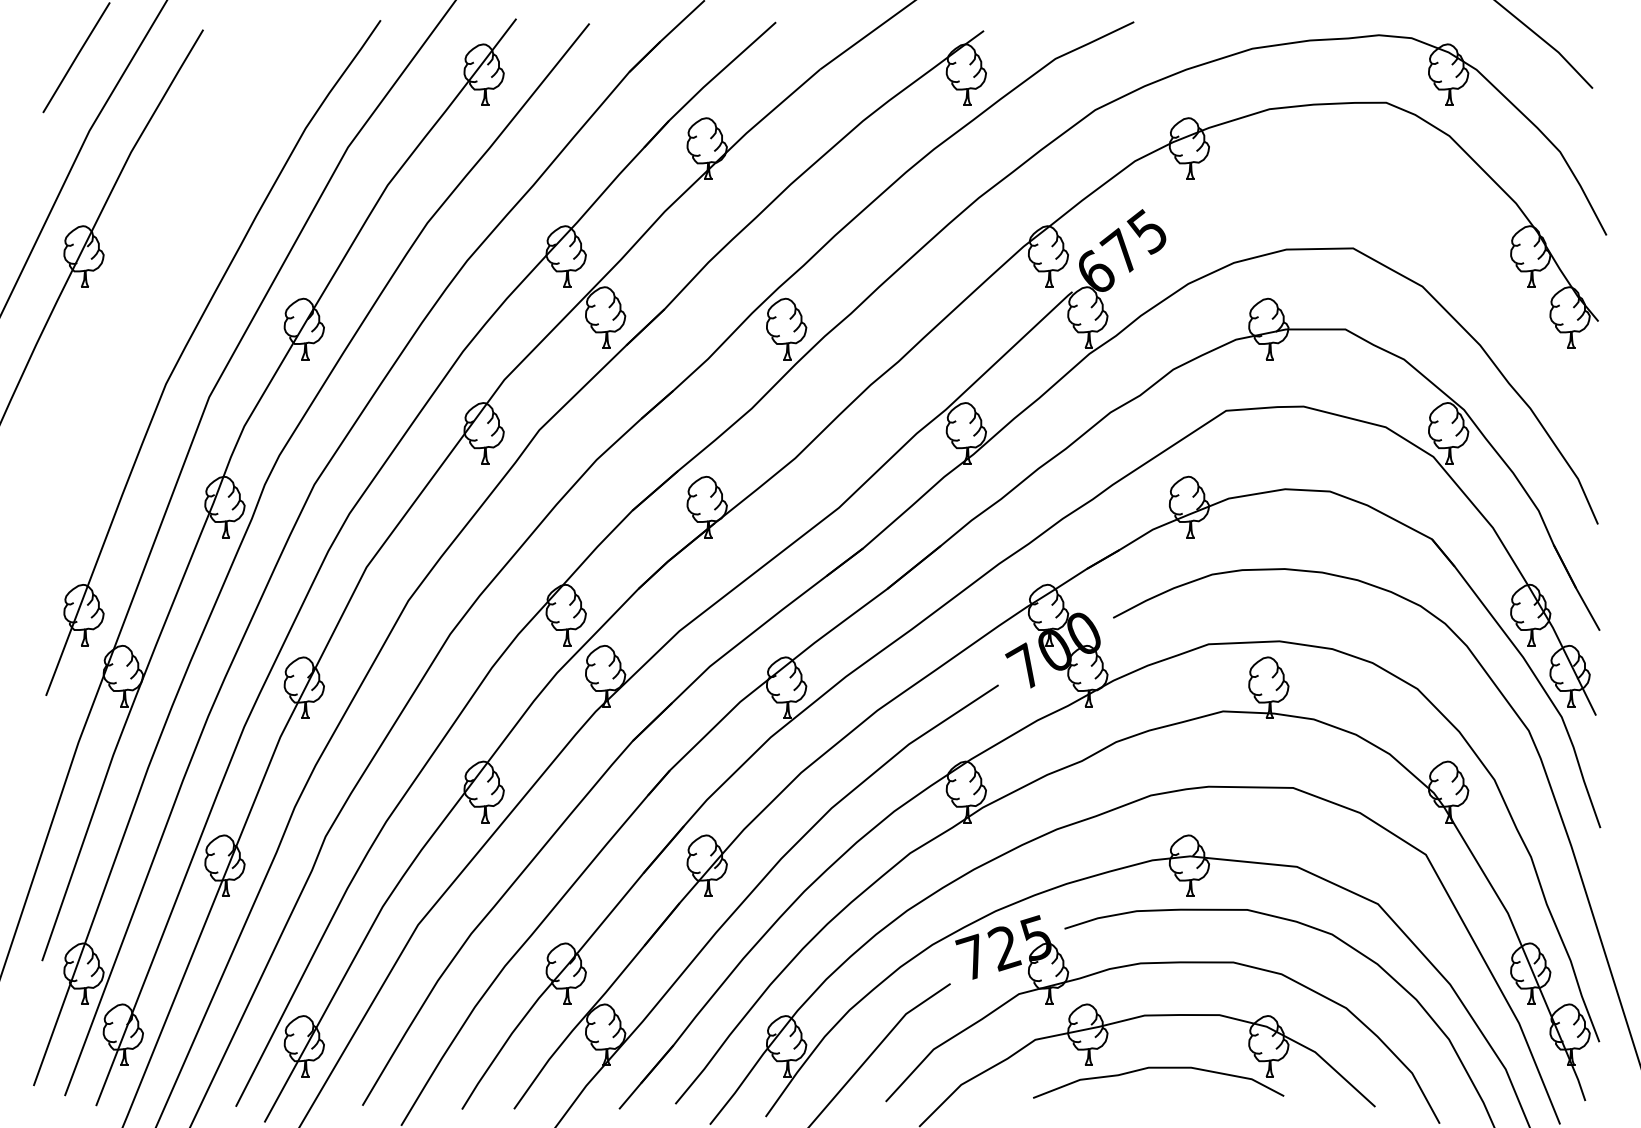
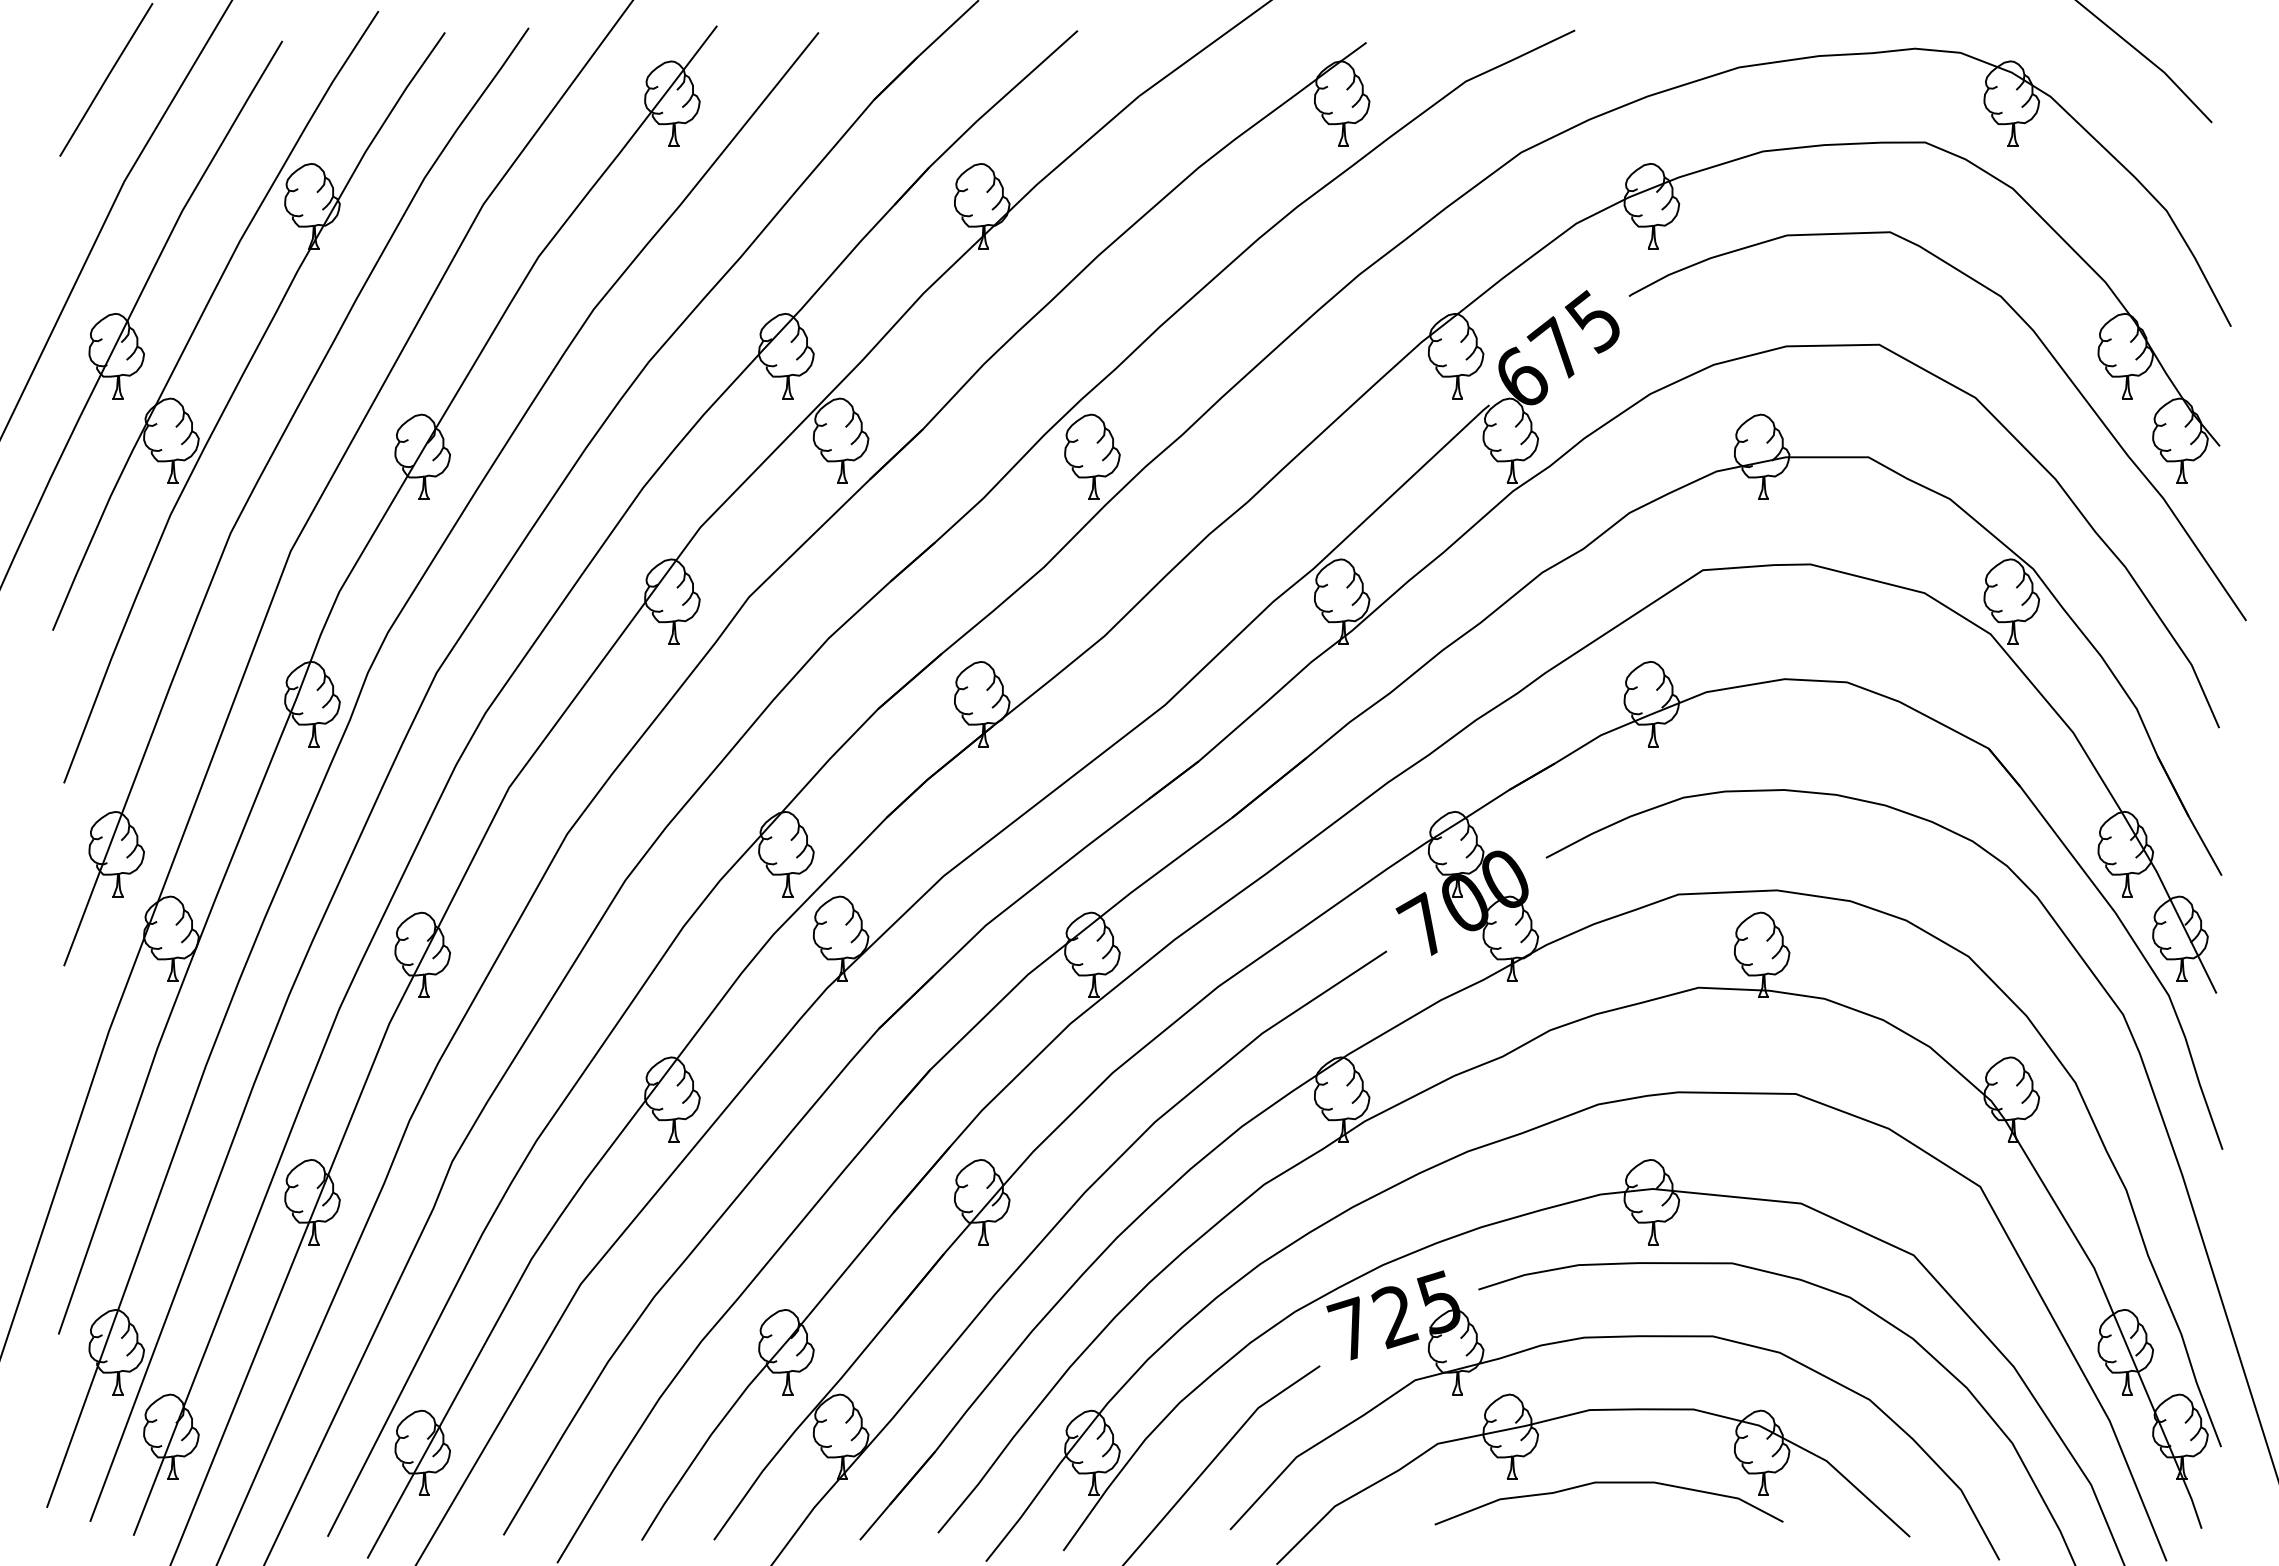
curve: (1472, 250) -> (2044, 347), added
part: (169, 282) -> (235, 391), added

